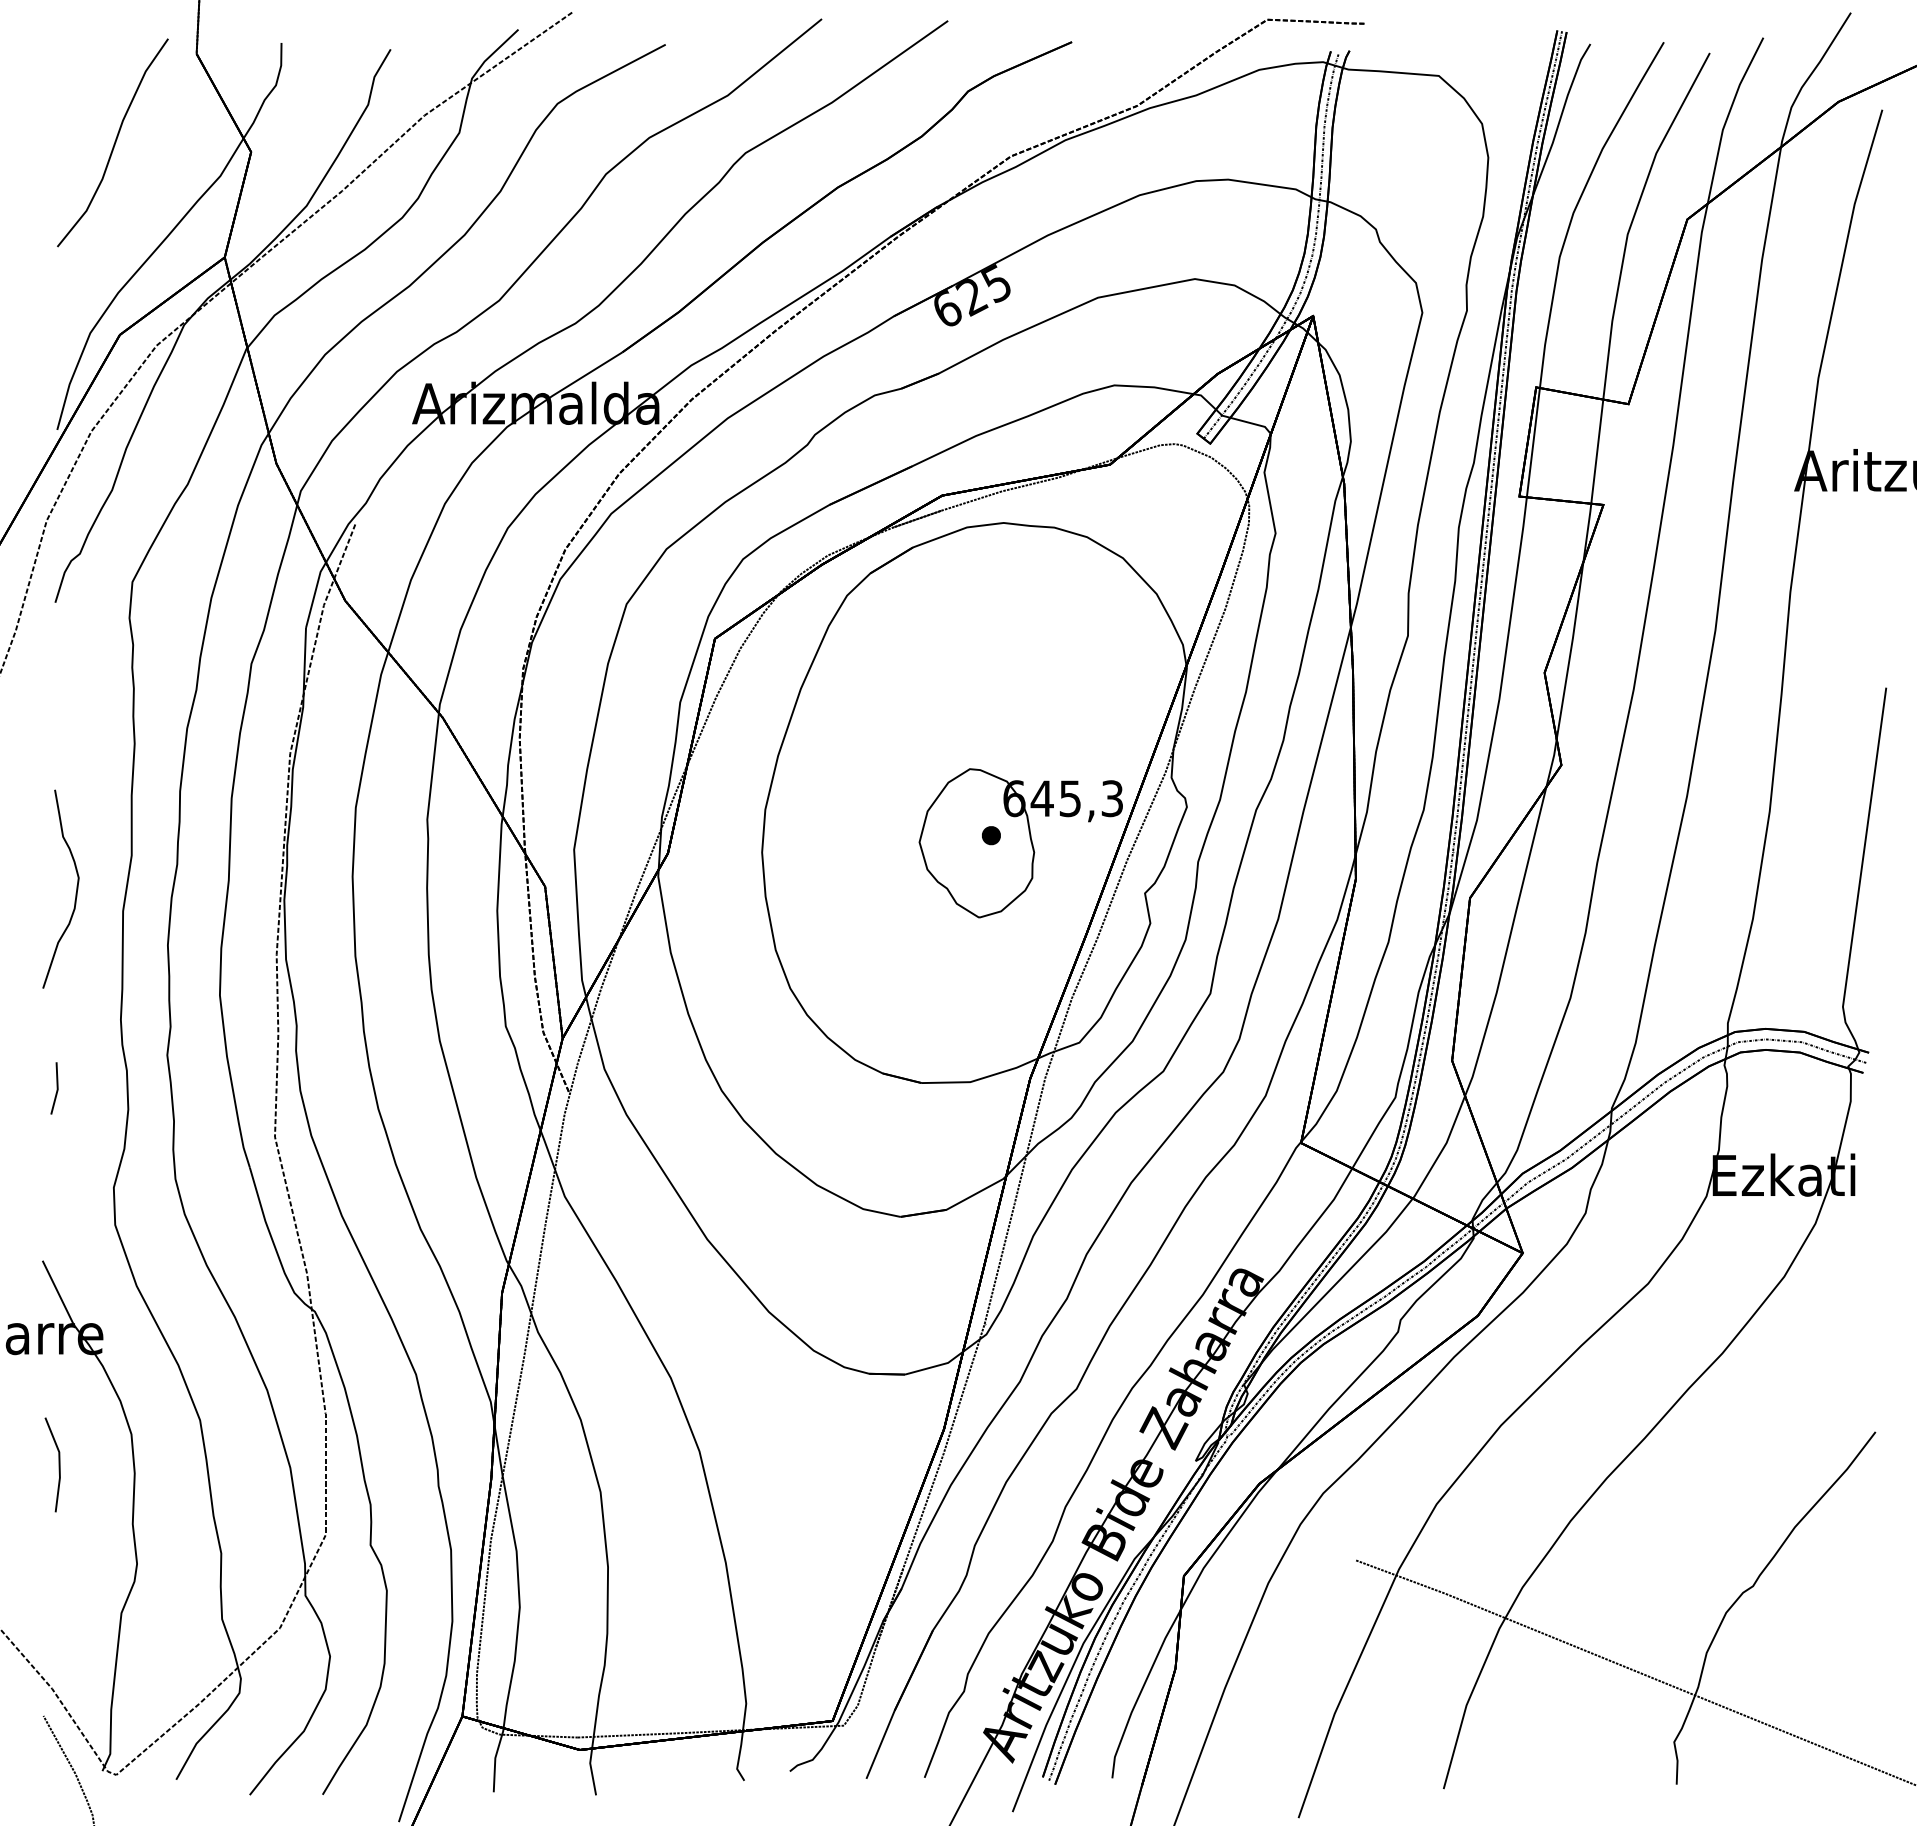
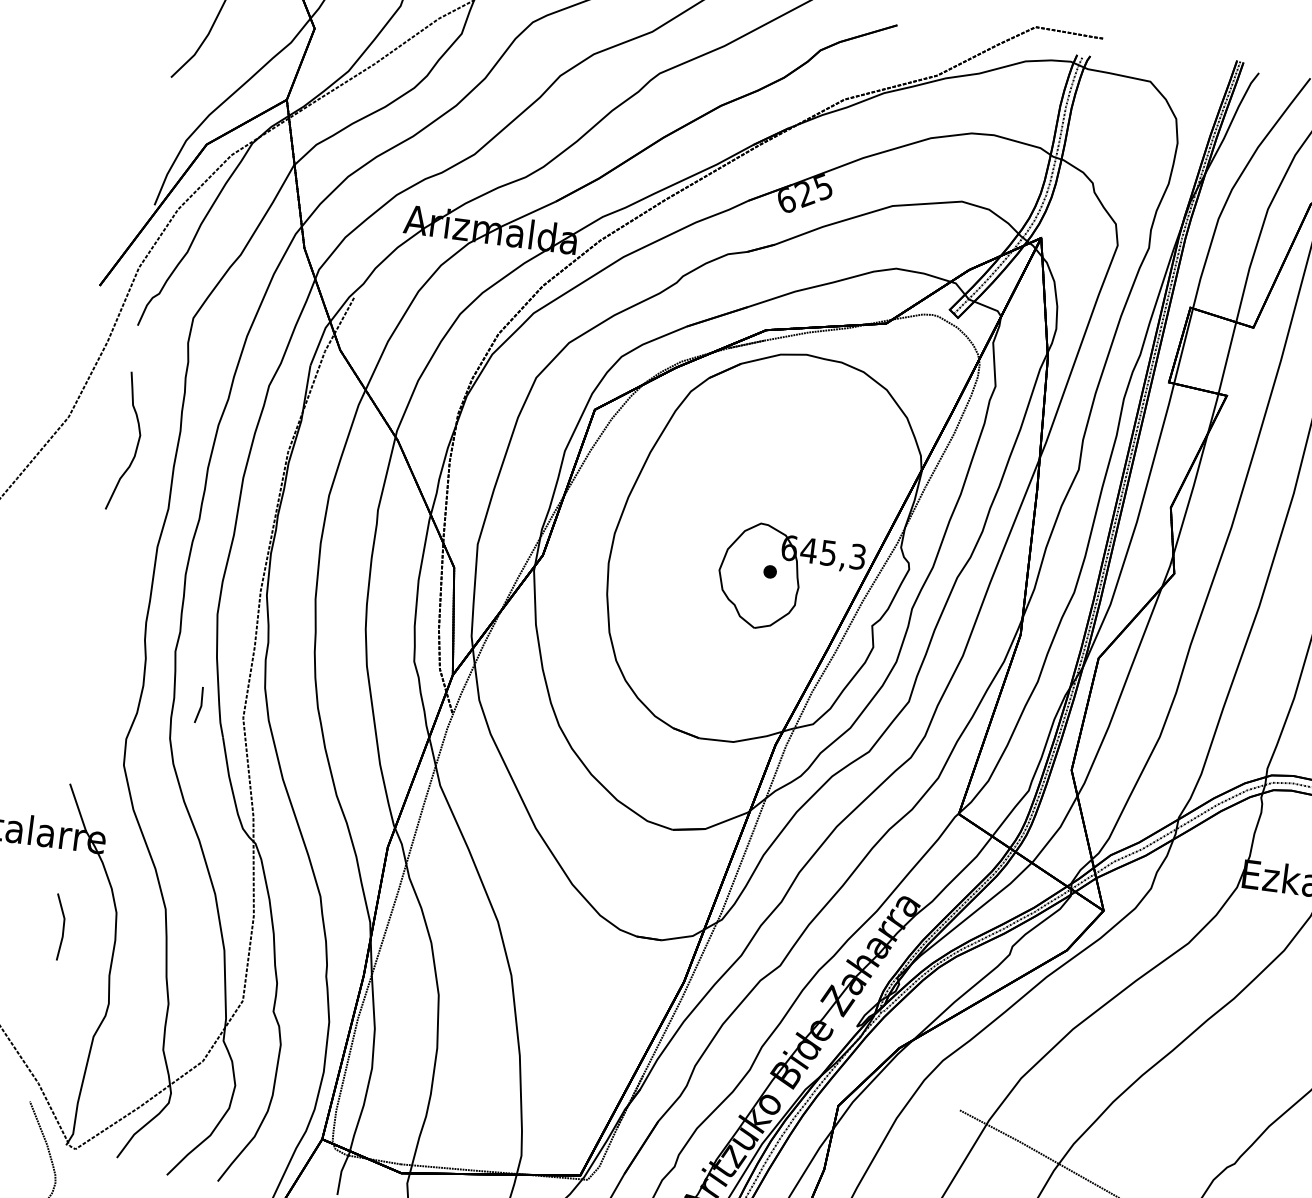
curve: (75, 893) -> (136, 445), moved
line: (56, 1088) -> (200, 705), moved

